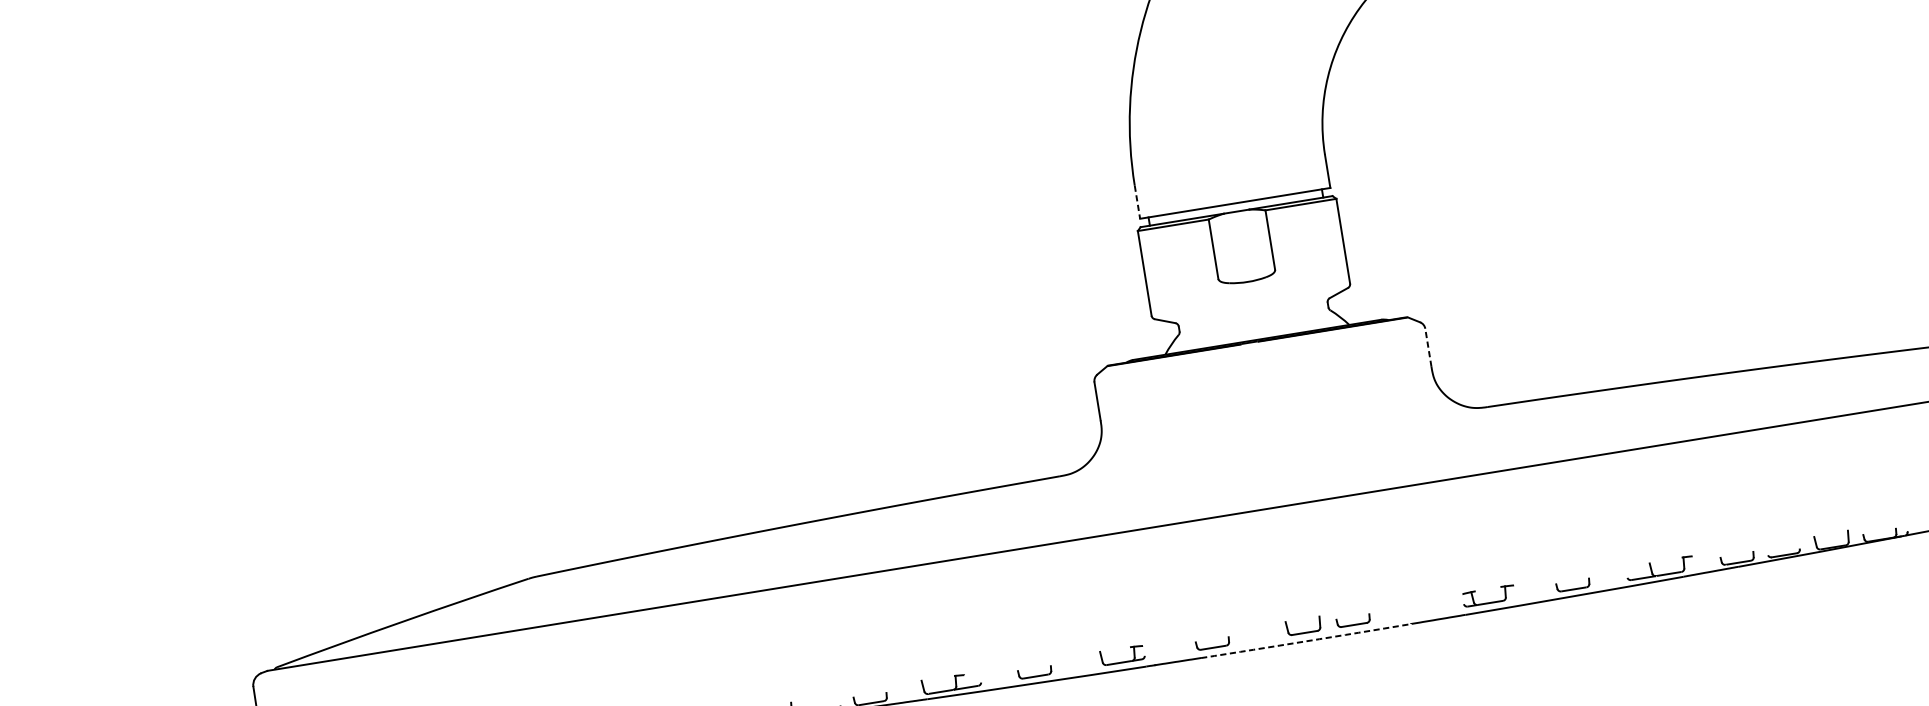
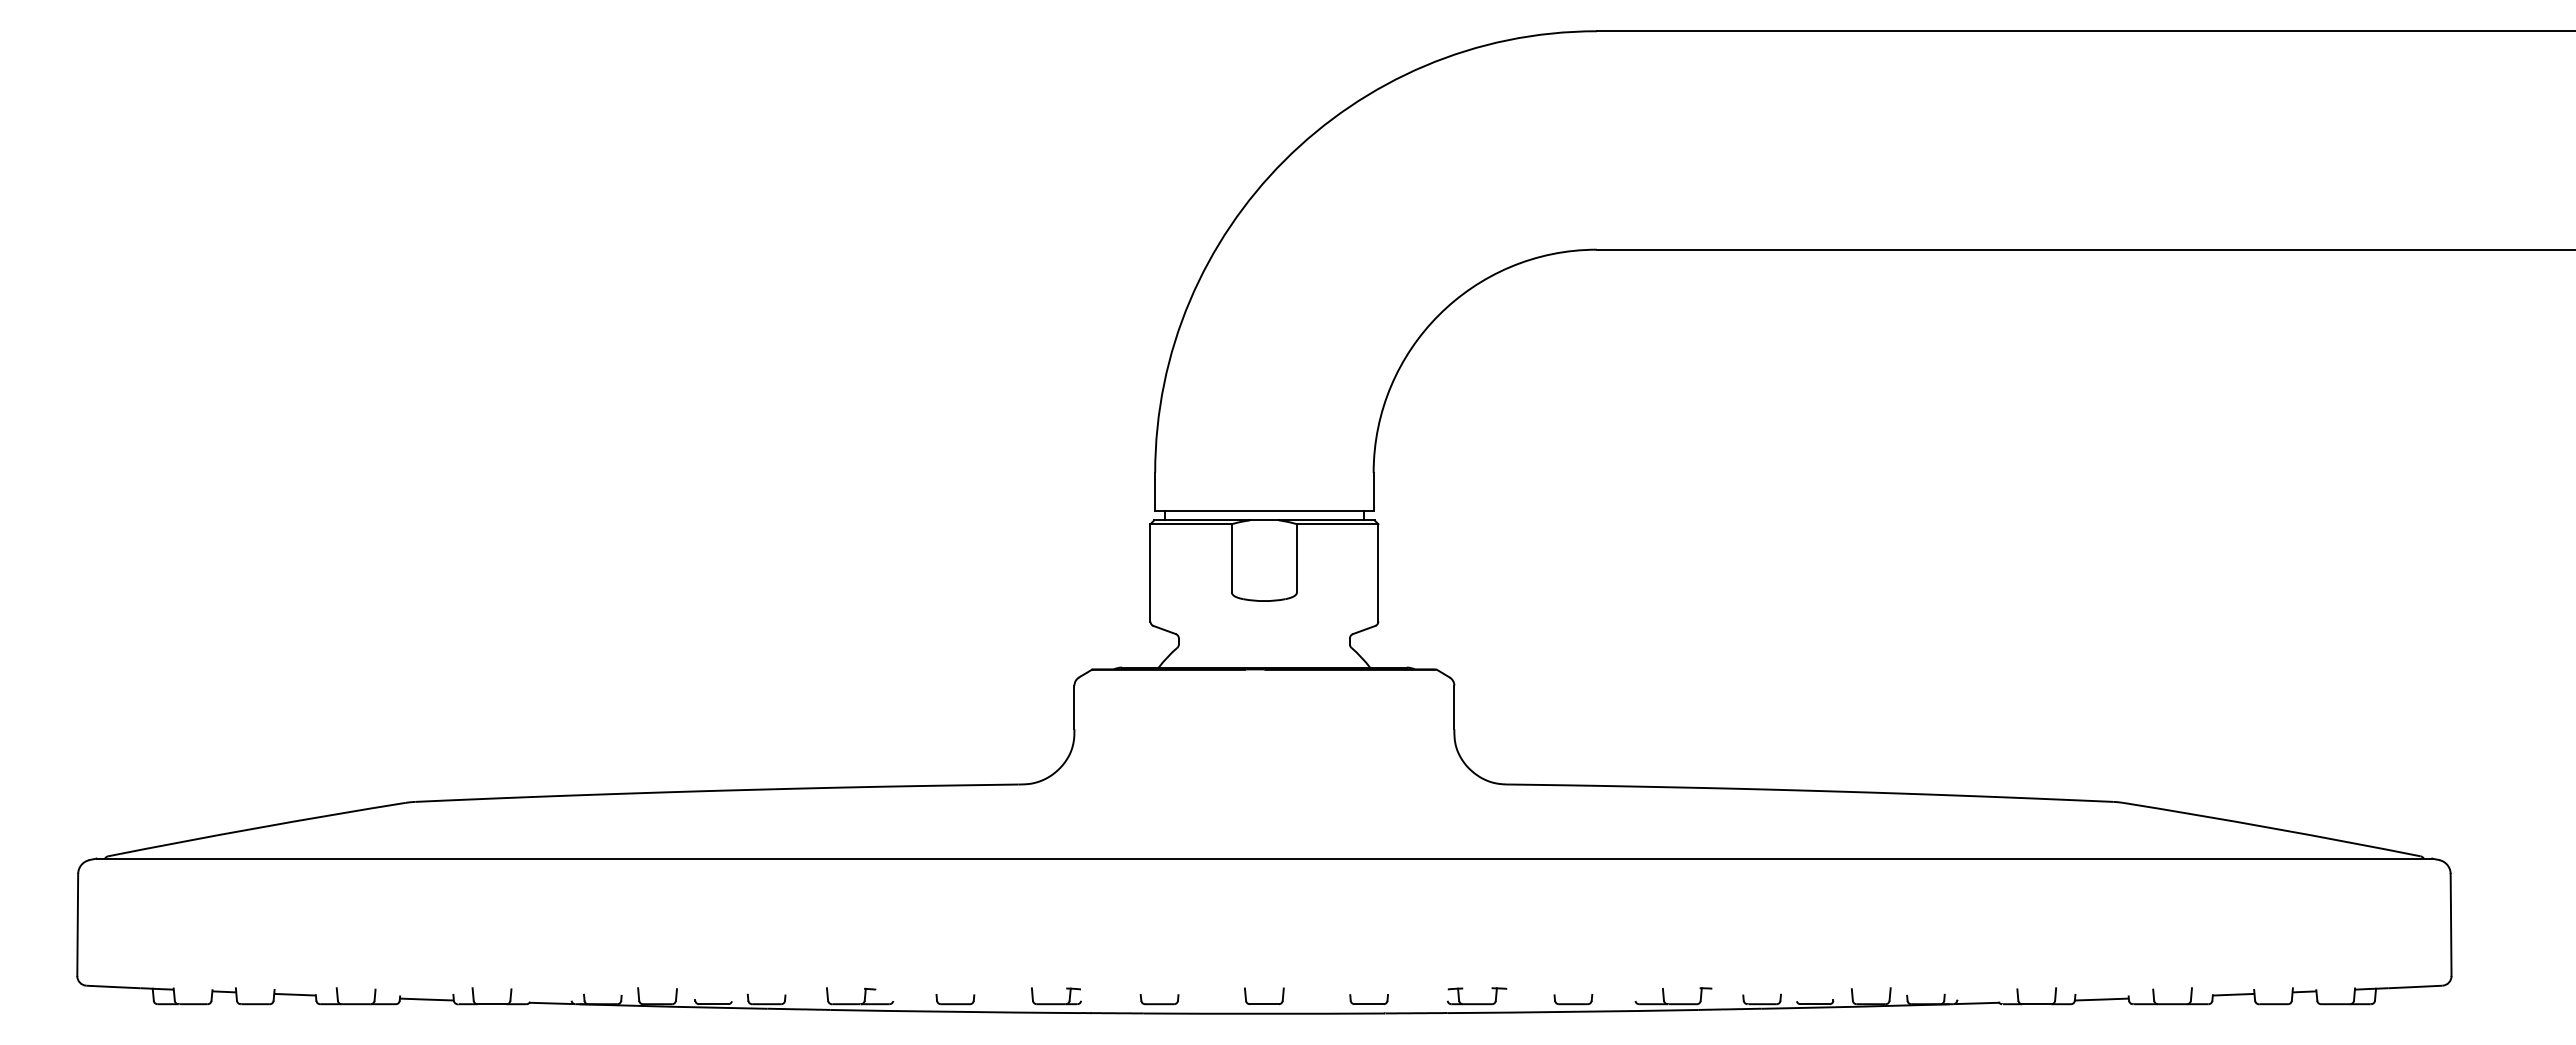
line: (1137, 201) -> (1155, 491), dashed -> solid
line: (1428, 347) -> (1454, 707), dashed -> solid
part: (1353, 620) -> (1368, 999), moved
arc: (1306, 641) -> (1264, 1013), dashed -> solid

